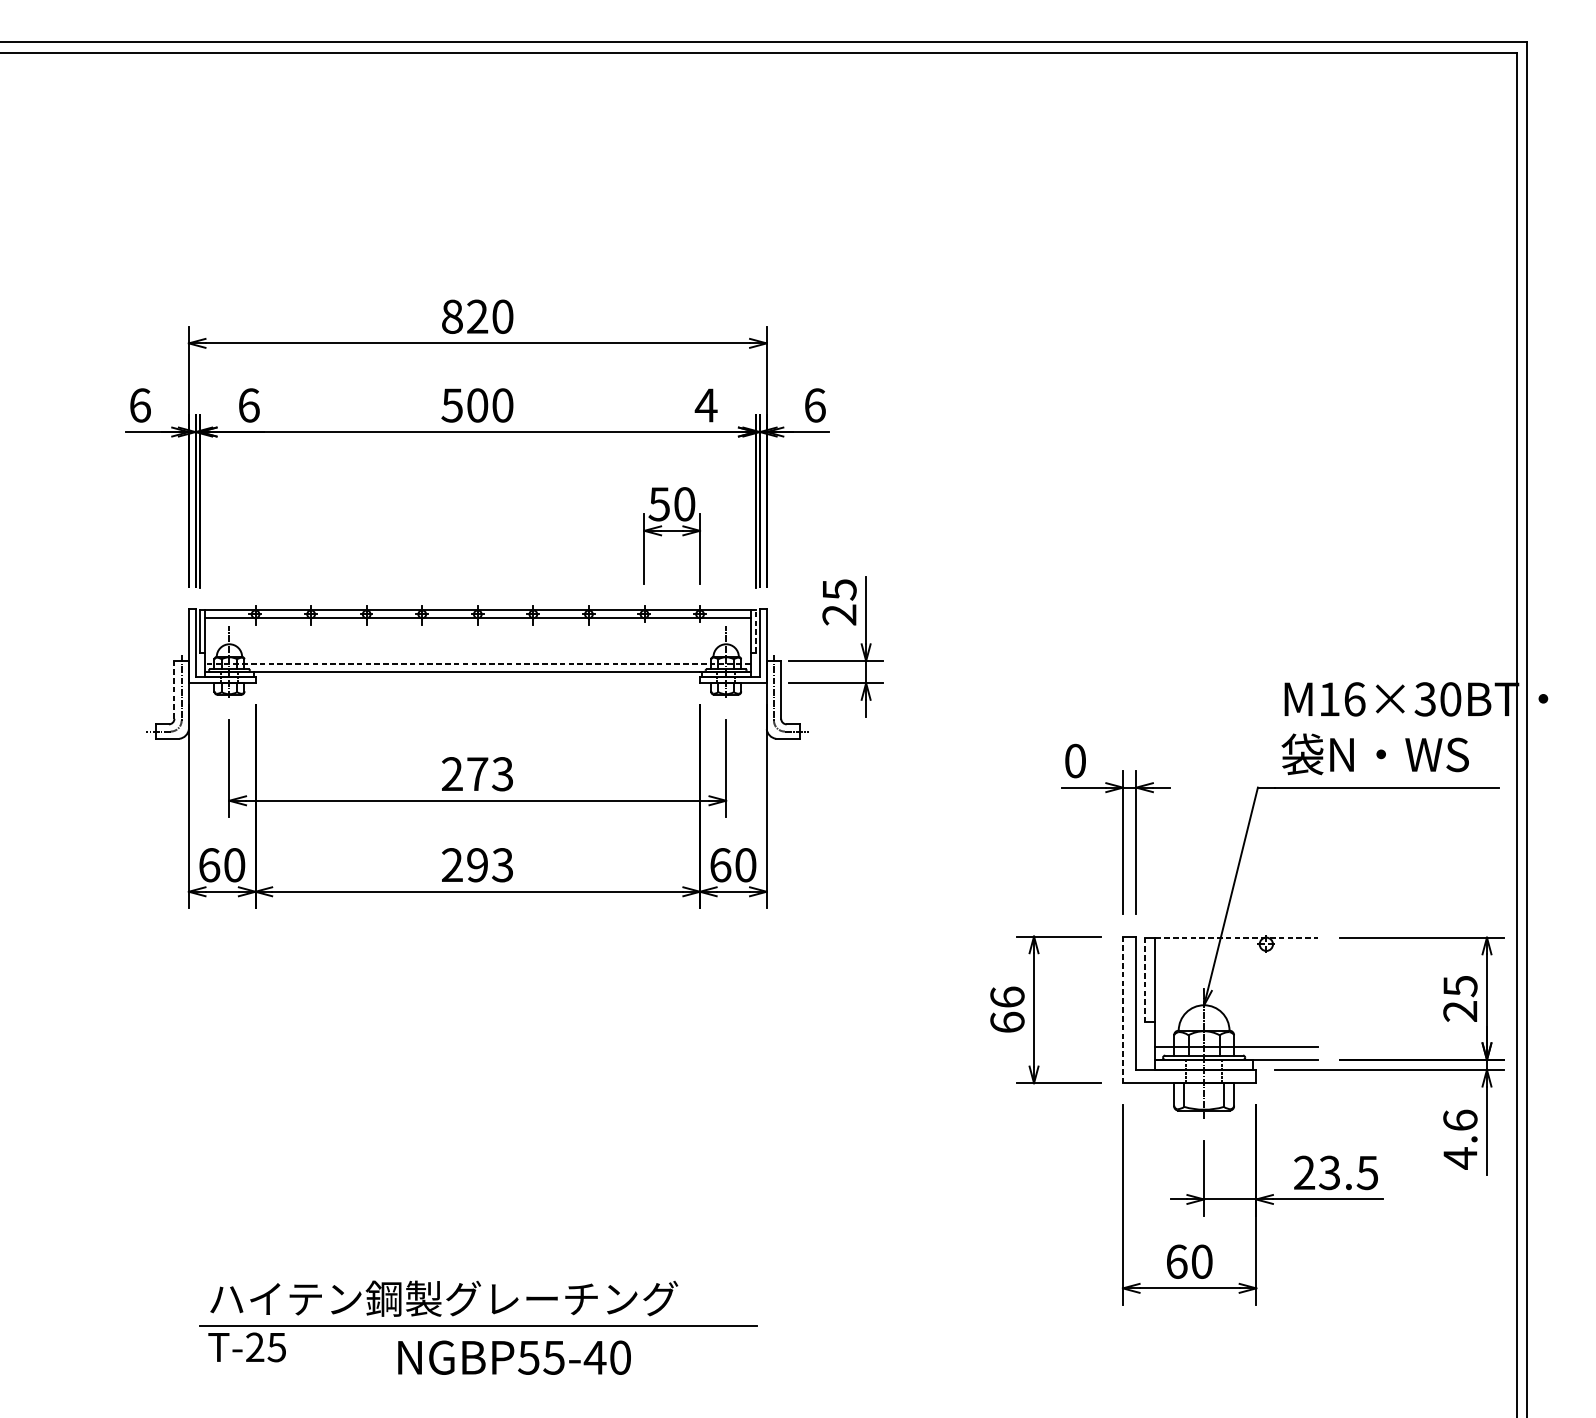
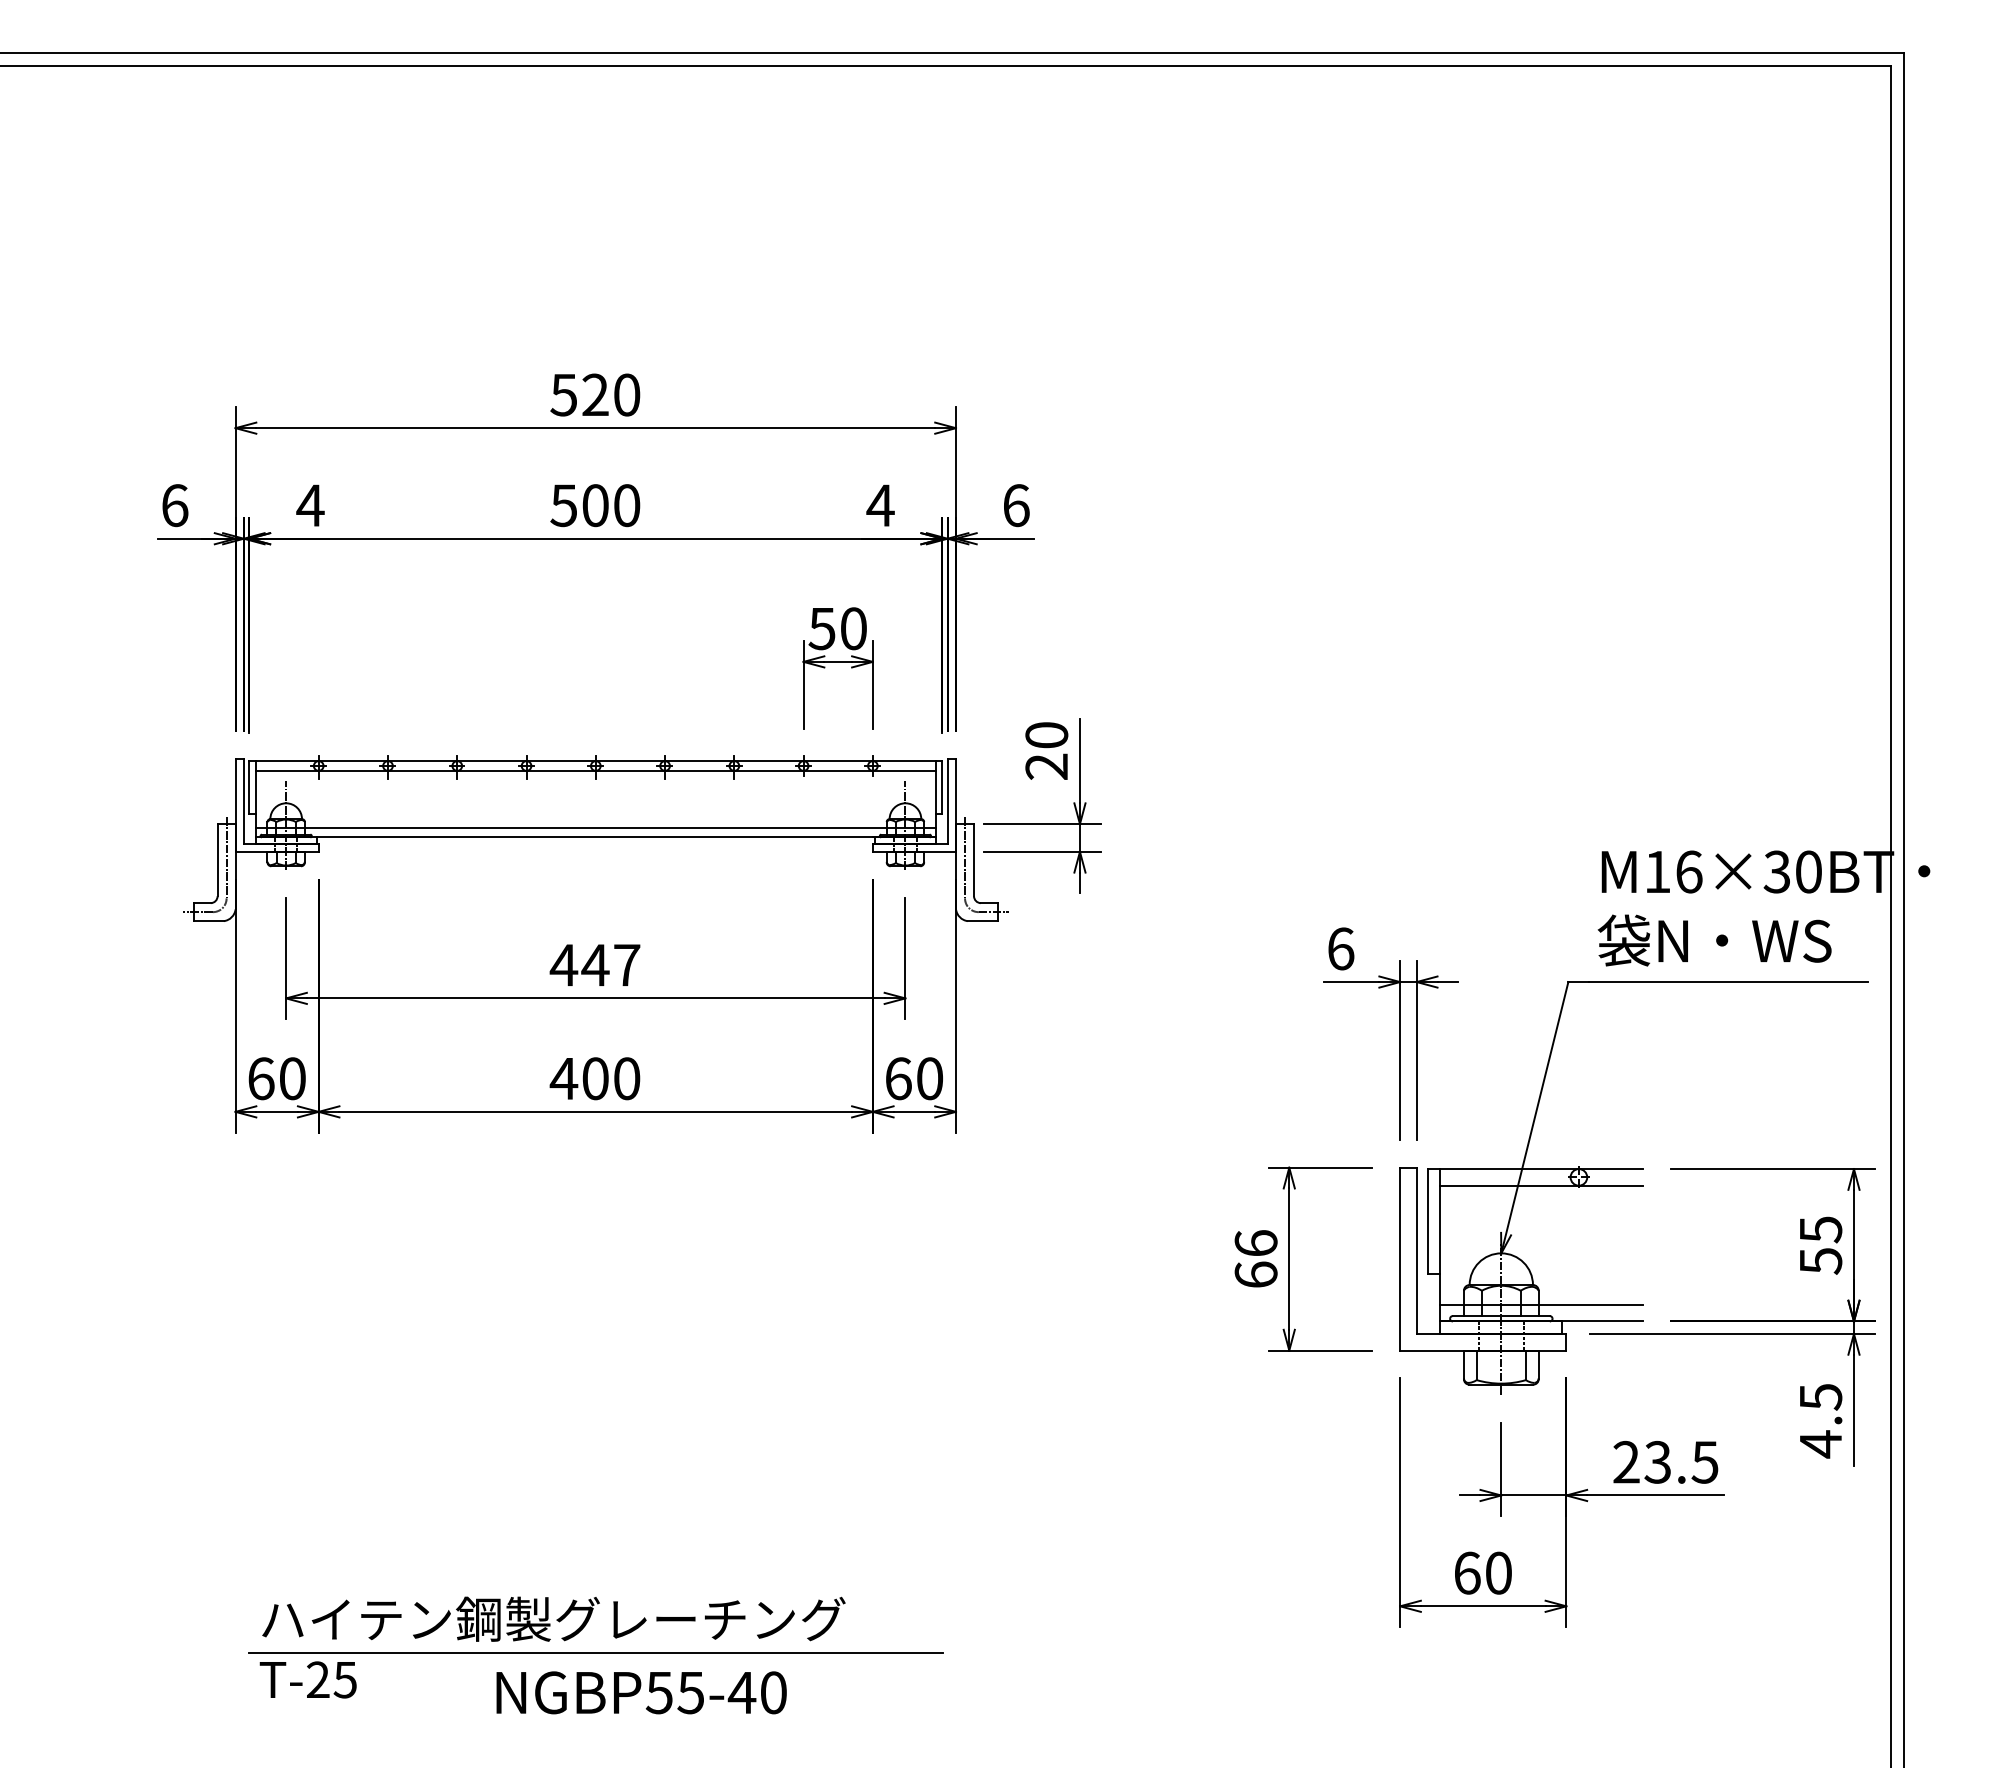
text: (451, 316) -> (563, 394), 820 -> 520
text: (248, 405) -> (310, 505), 6 -> 4
text: (839, 589) -> (1046, 735), 25 -> 20
line: (755, 630) -> (942, 786), dashed -> solid
line: (477, 663) -> (595, 827), dashed -> solid
line: (174, 689) -> (217, 859), dashed -> solid
text: (1075, 760) -> (1341, 948), 0 -> 6
text: (476, 773) -> (594, 964), 273 -> 447
text: (476, 865) -> (594, 1078), 293 -> 400
line: (1237, 937) -> (1542, 1169), dashed -> solid
line: (1236, 950) -> (1541, 1185), added
line: (1144, 979) -> (1427, 1221), dashed -> solid
line: (1123, 1010) -> (1400, 1259), dashed -> solid
text: (1460, 1011) -> (1820, 1261), 25 -> 55
text: (1460, 1120) -> (1820, 1396), 4.6 -> 4.5

